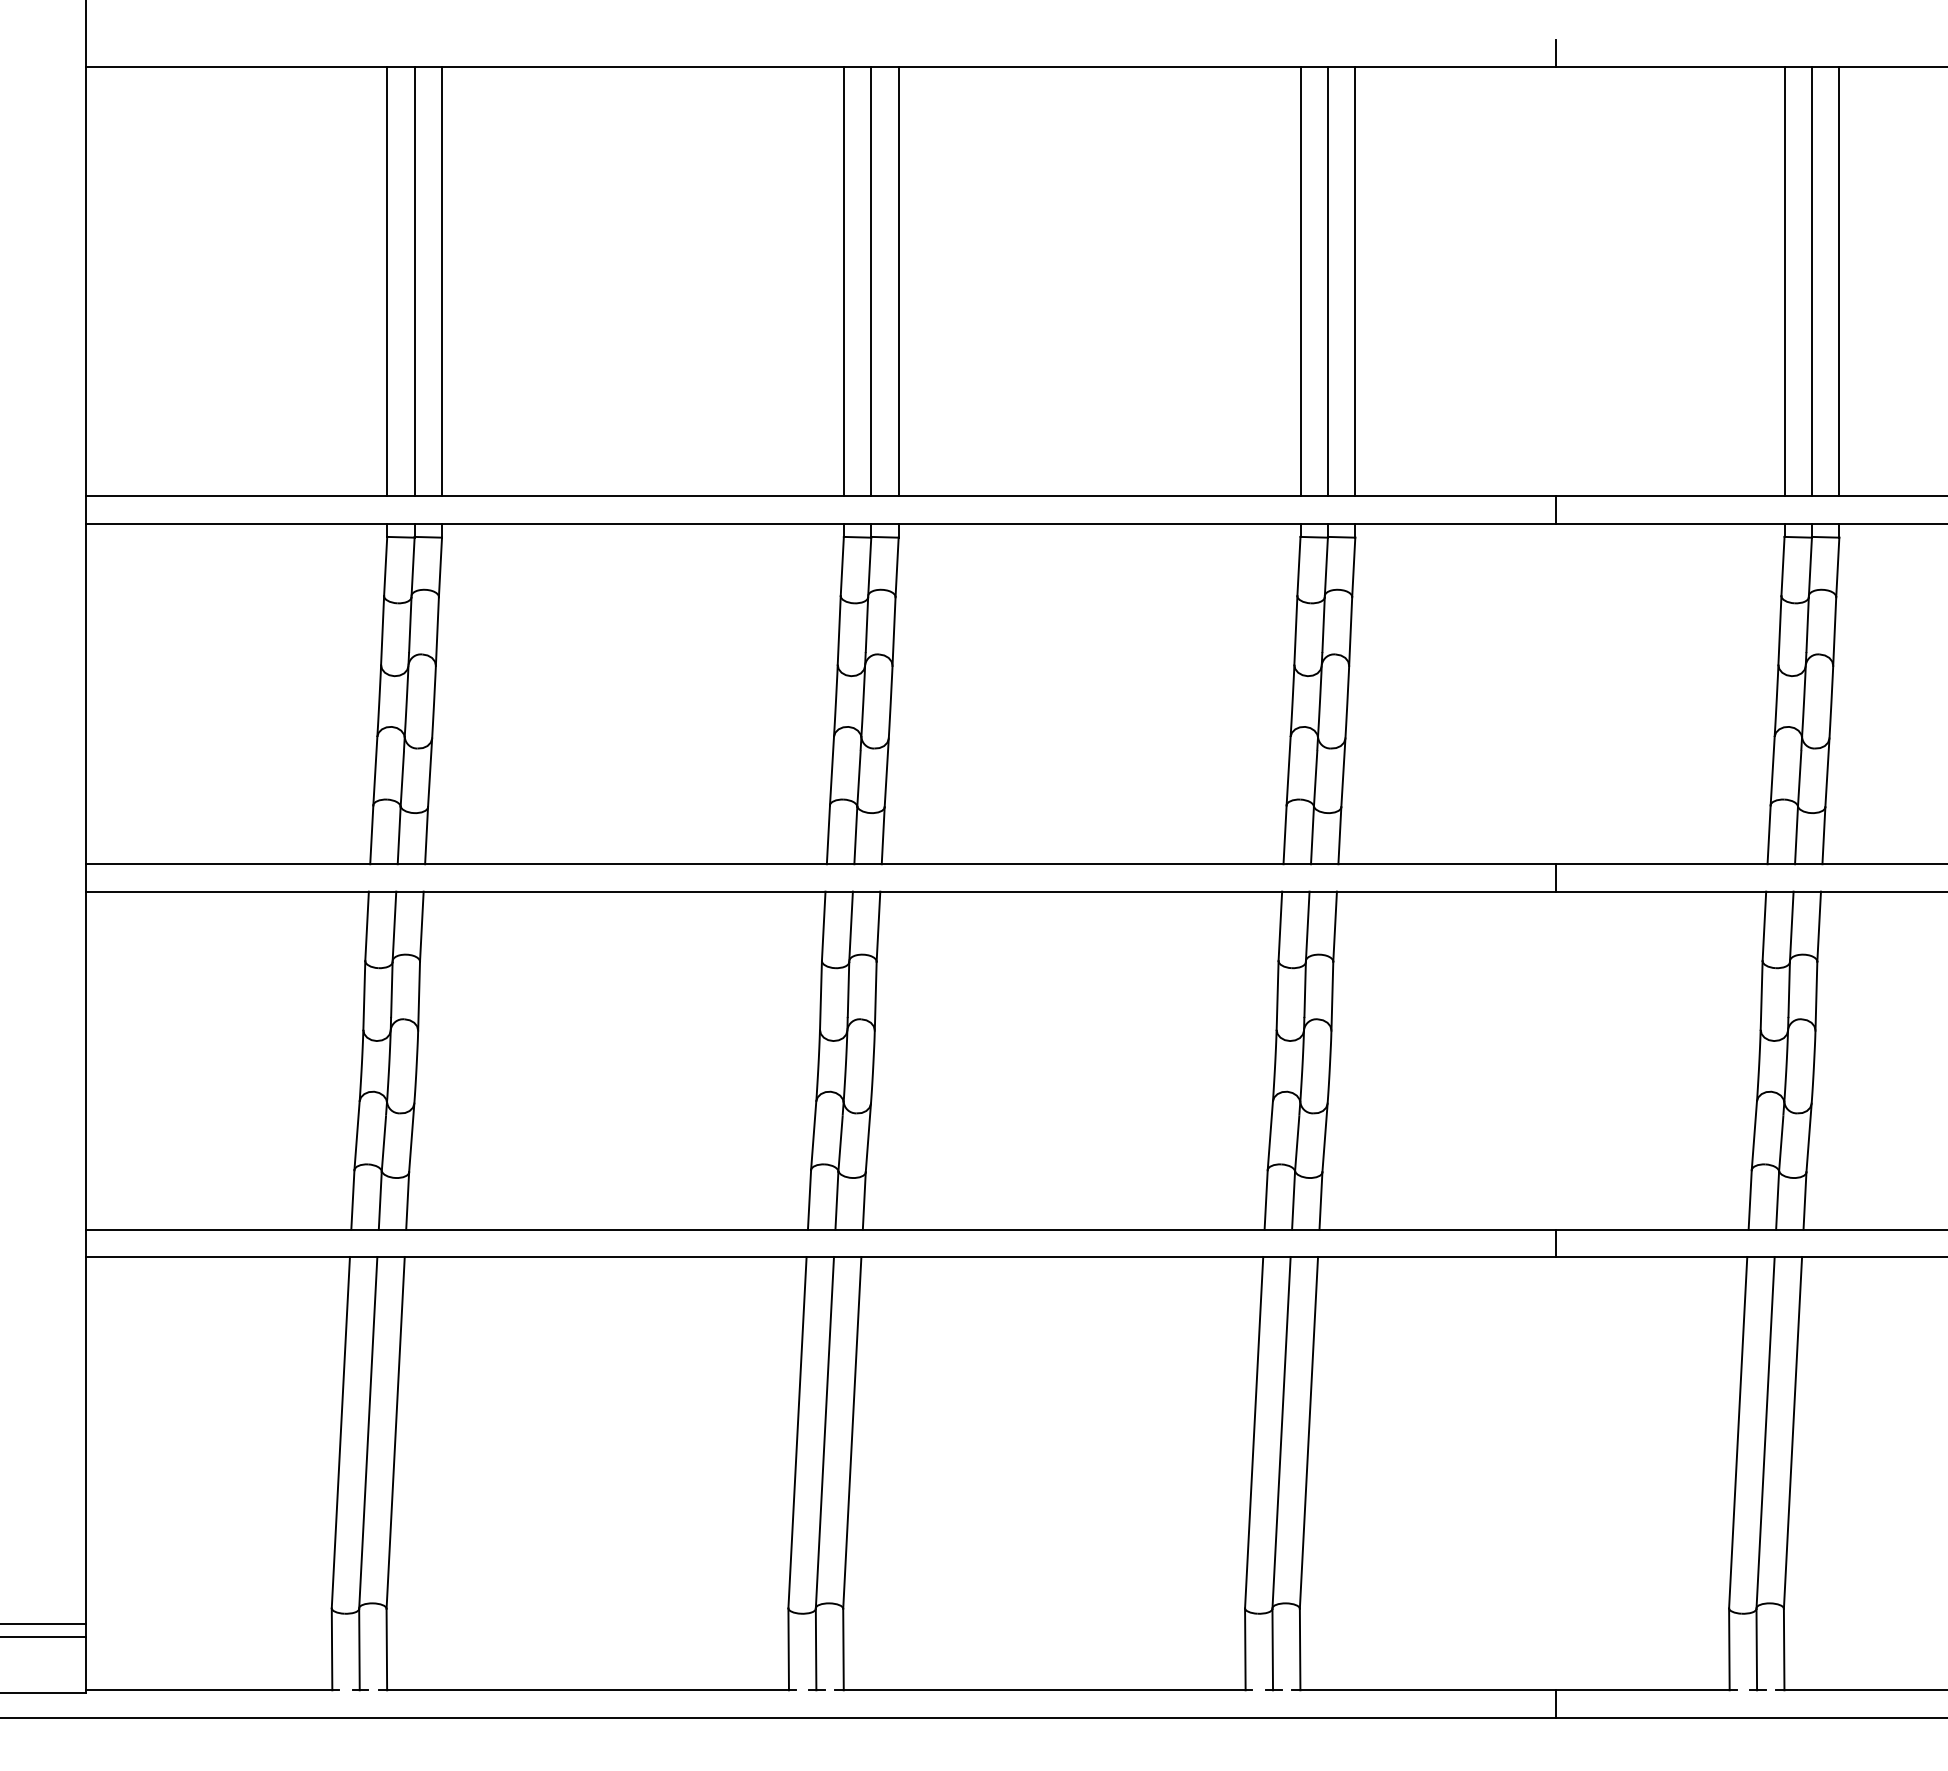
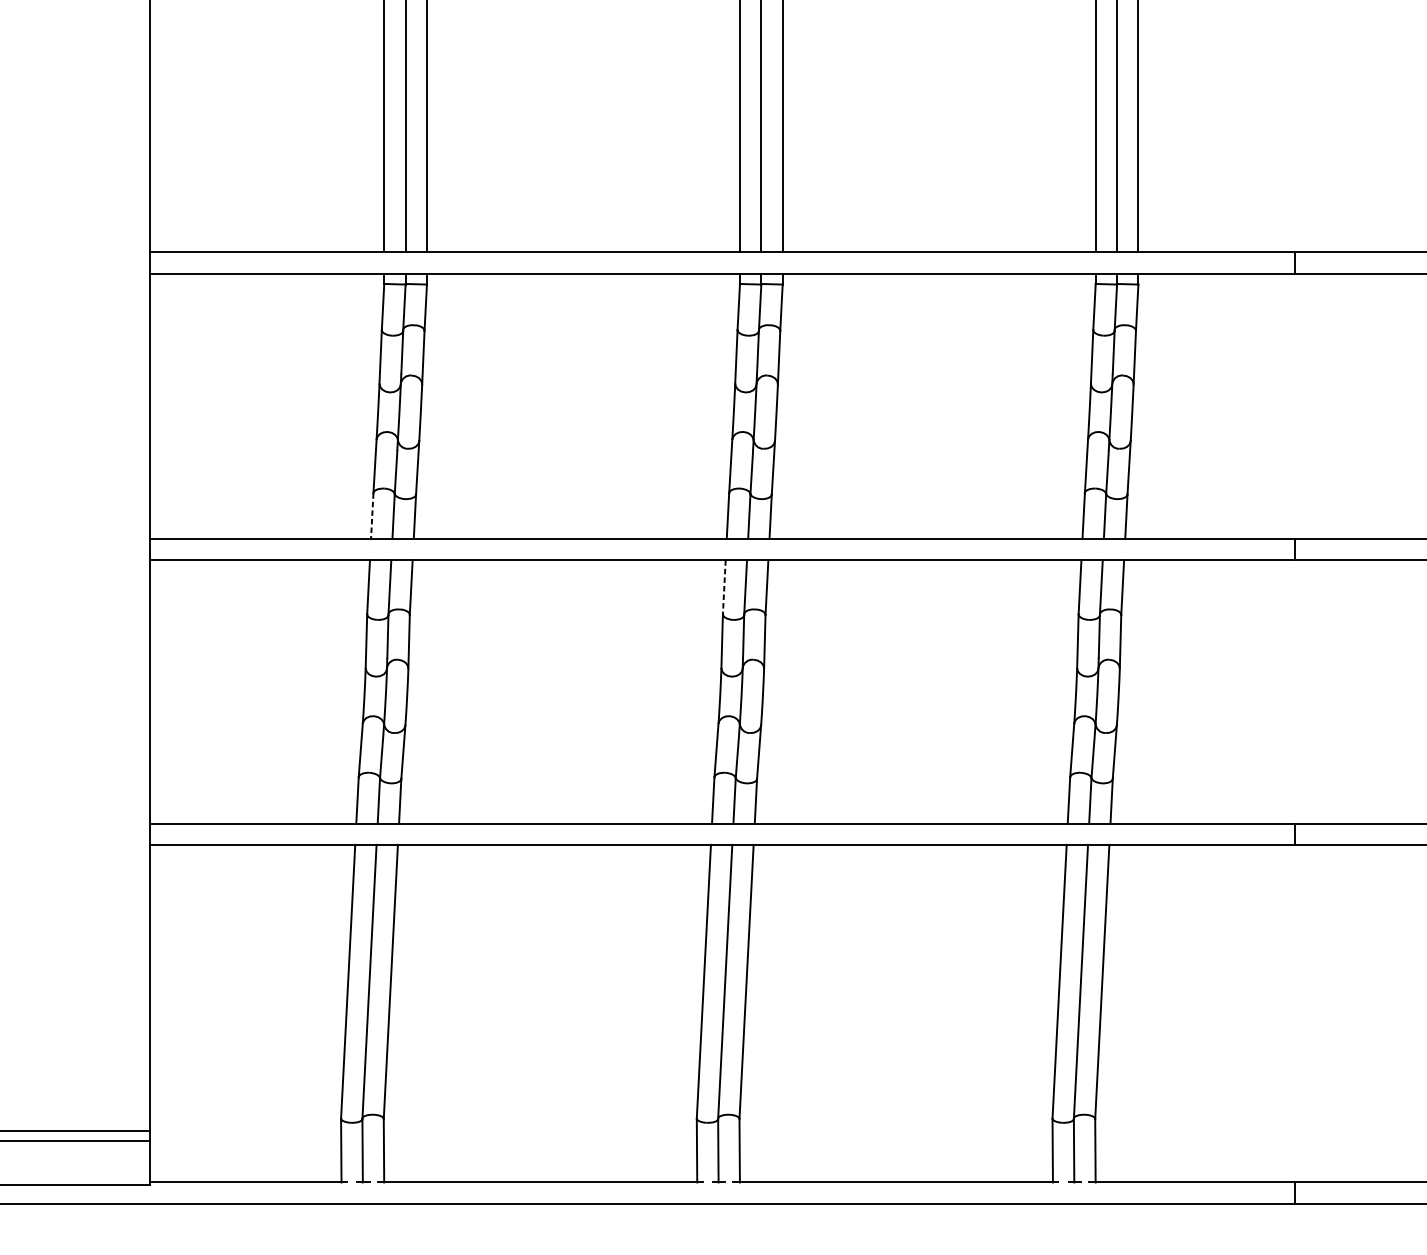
line: (371, 835) -> (372, 516), solid -> dashed
line: (823, 926) -> (724, 587), solid -> dashed

